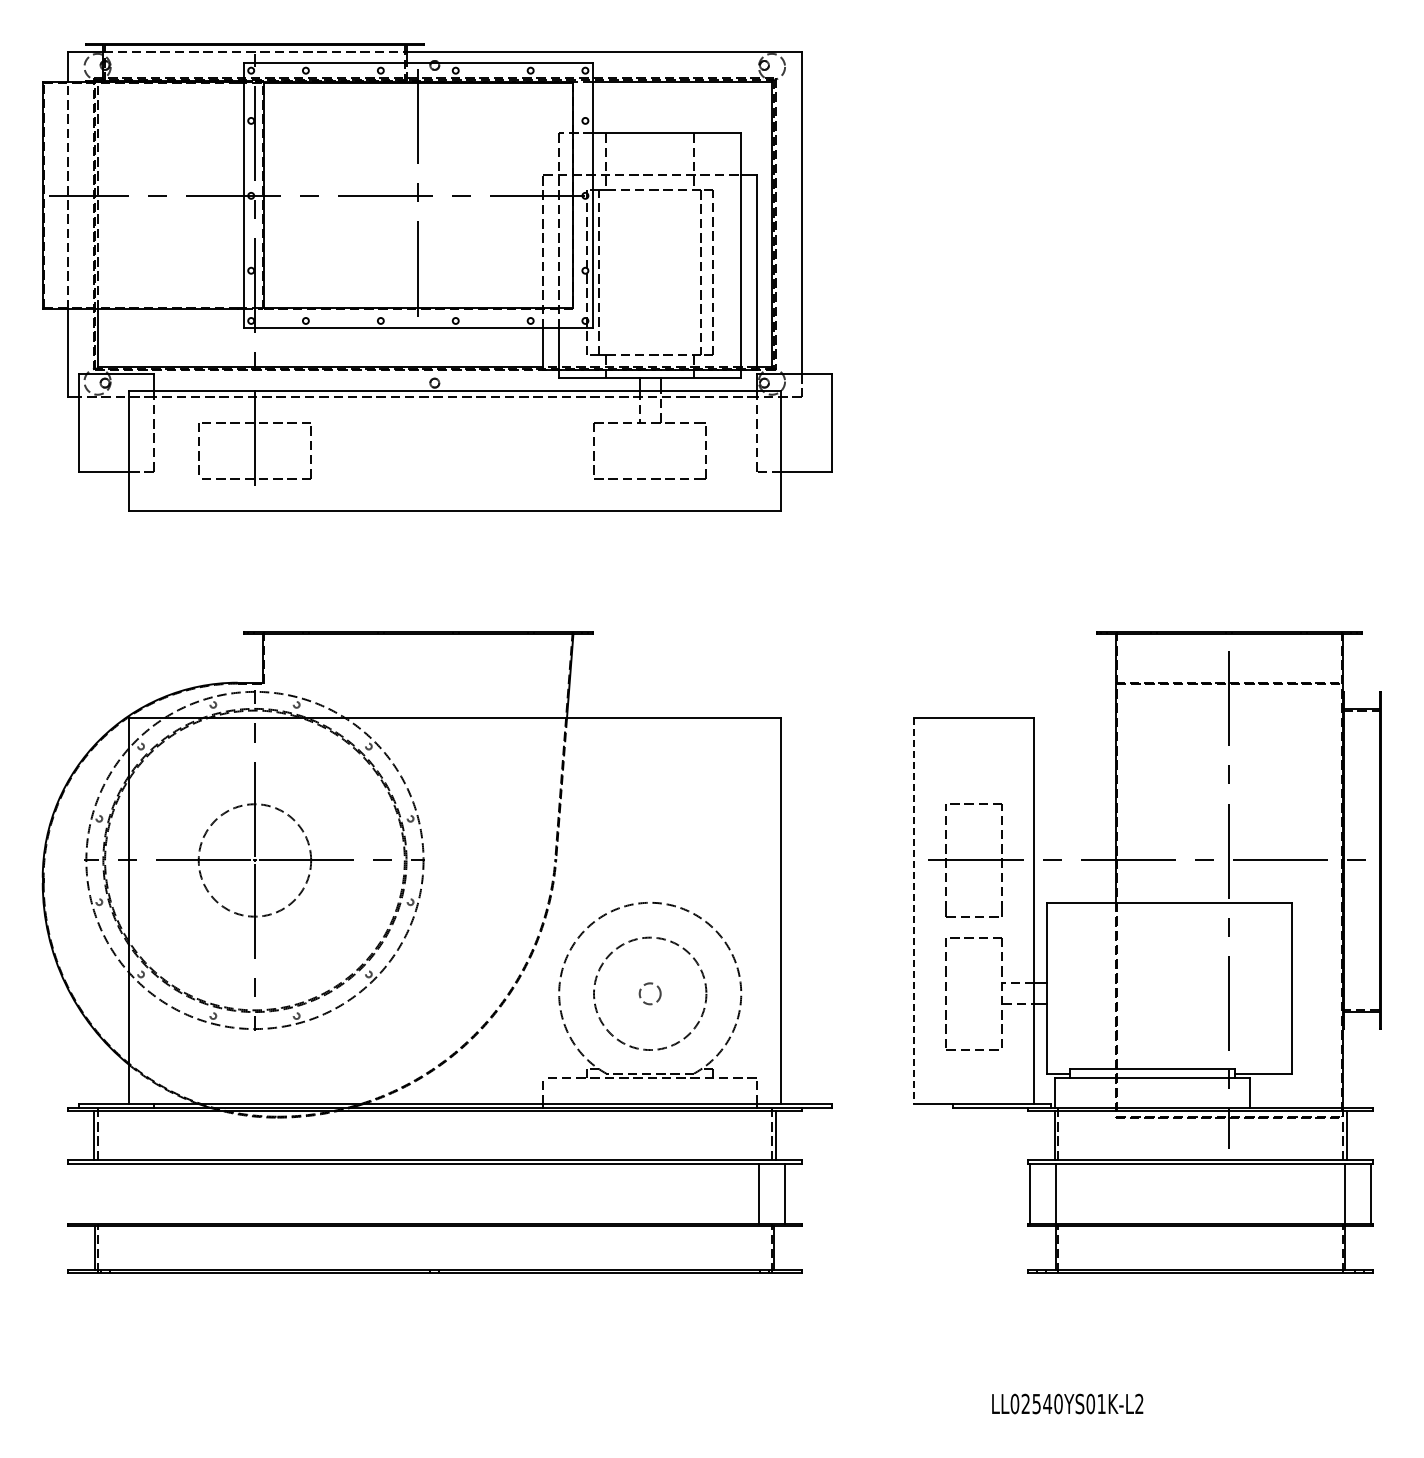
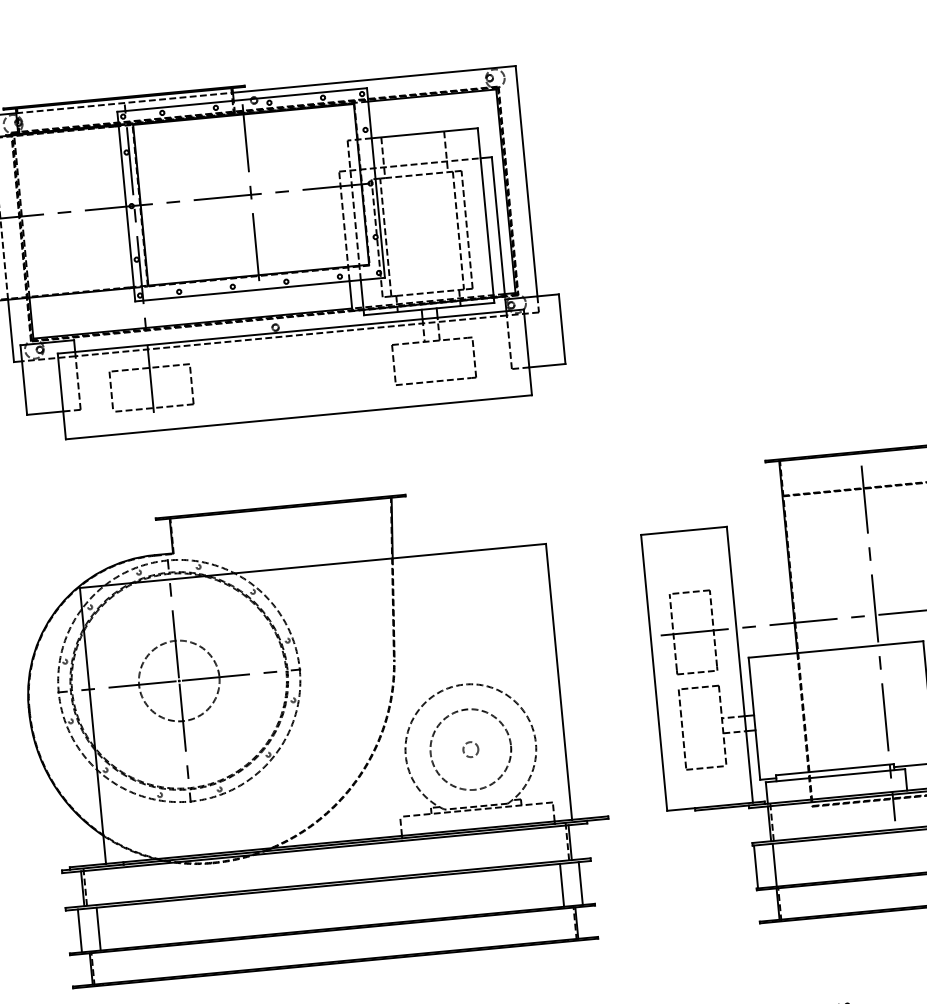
line: (914, 911) -> (654, 672), dashed -> solid
line: (84, 1193) -> (79, 930), added
line: (110, 1193) -> (98, 928), added

